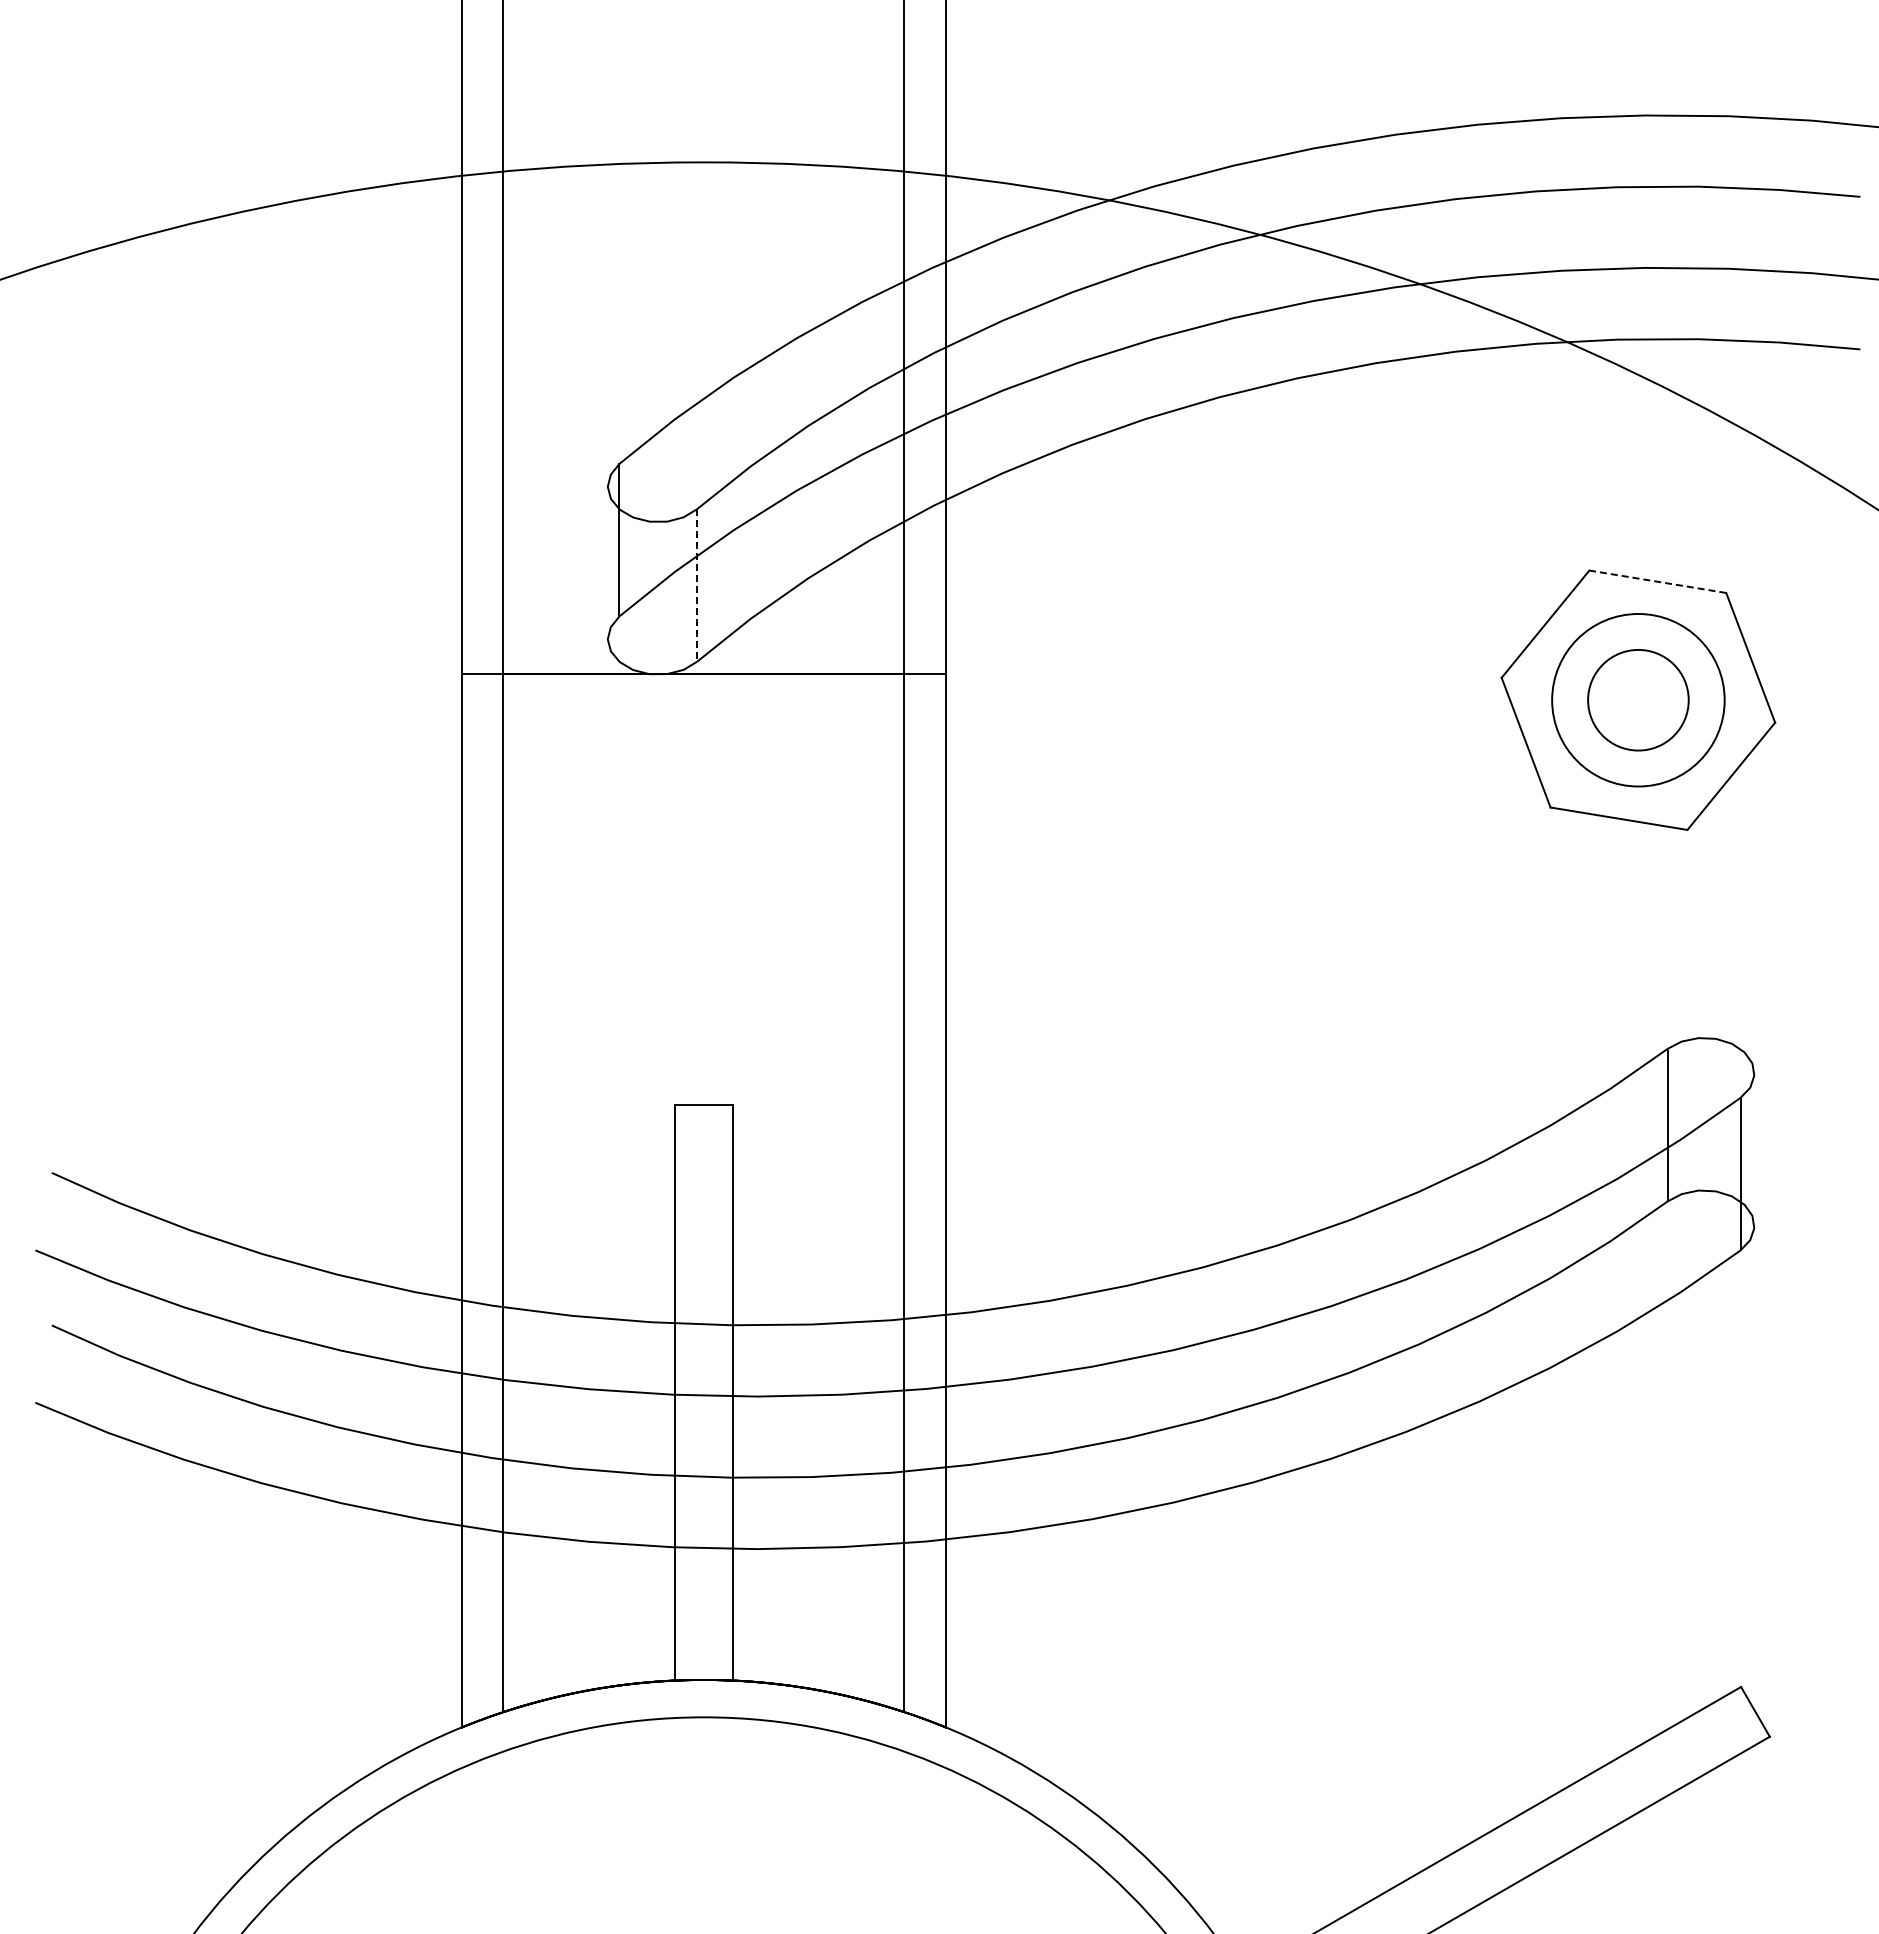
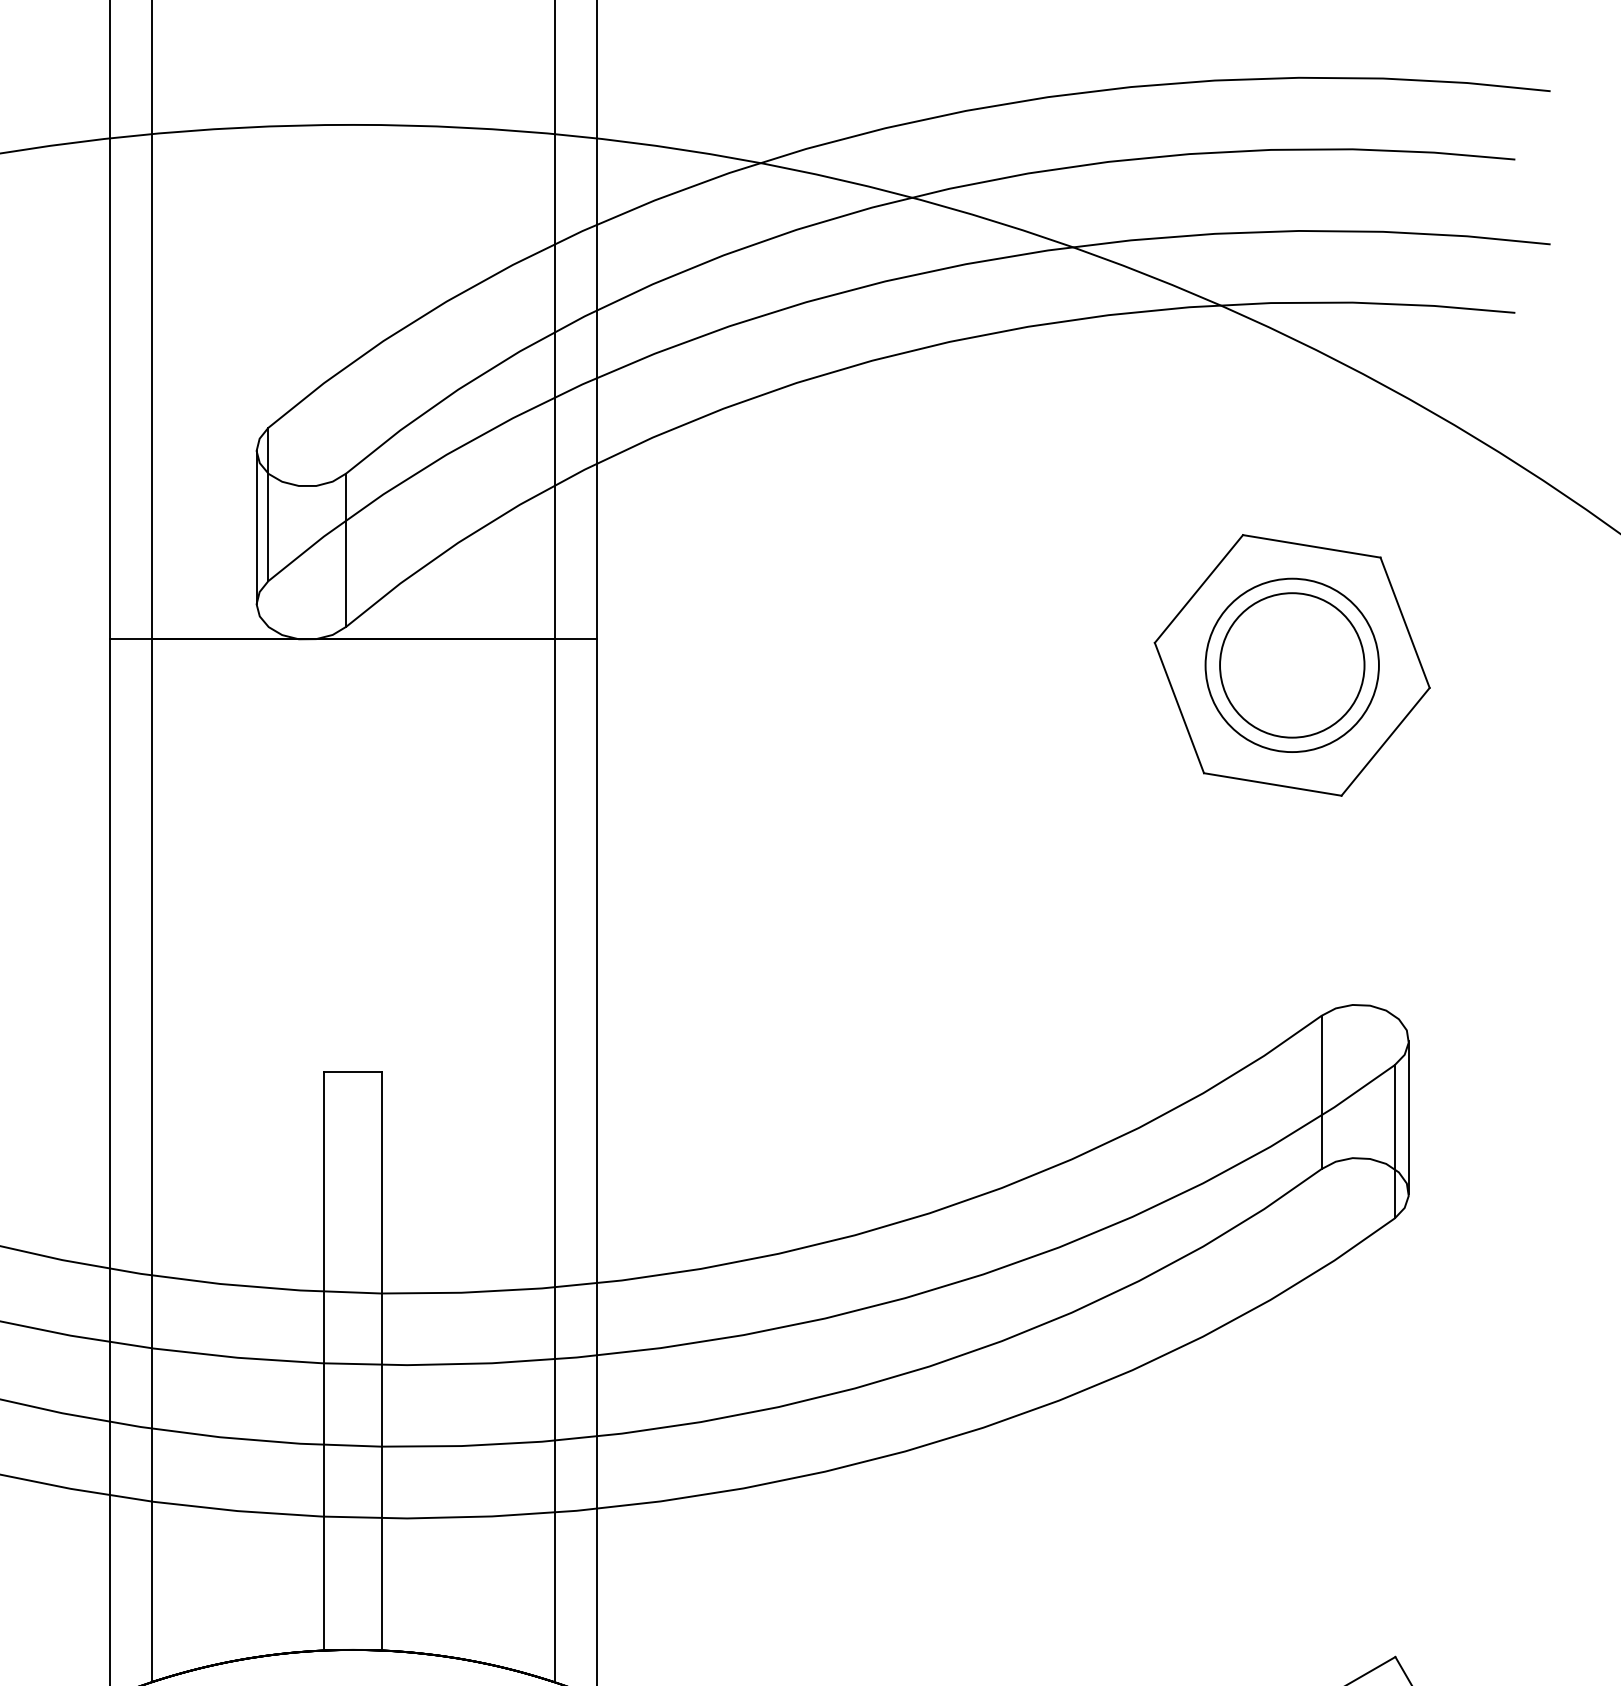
line: (607, 562) -> (256, 526), added
line: (1657, 581) -> (1311, 546), dashed -> solid
line: (696, 586) -> (345, 551), dashed -> solid
circle: (1638, 700) -> (1292, 665), size x1.43
line: (1754, 1149) -> (1408, 1116), added

